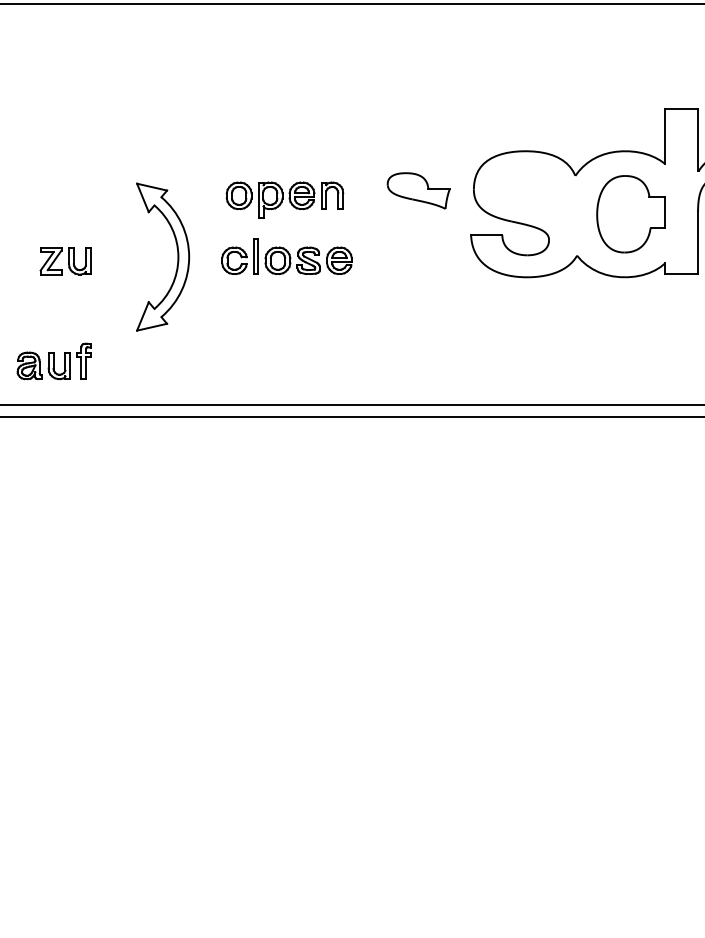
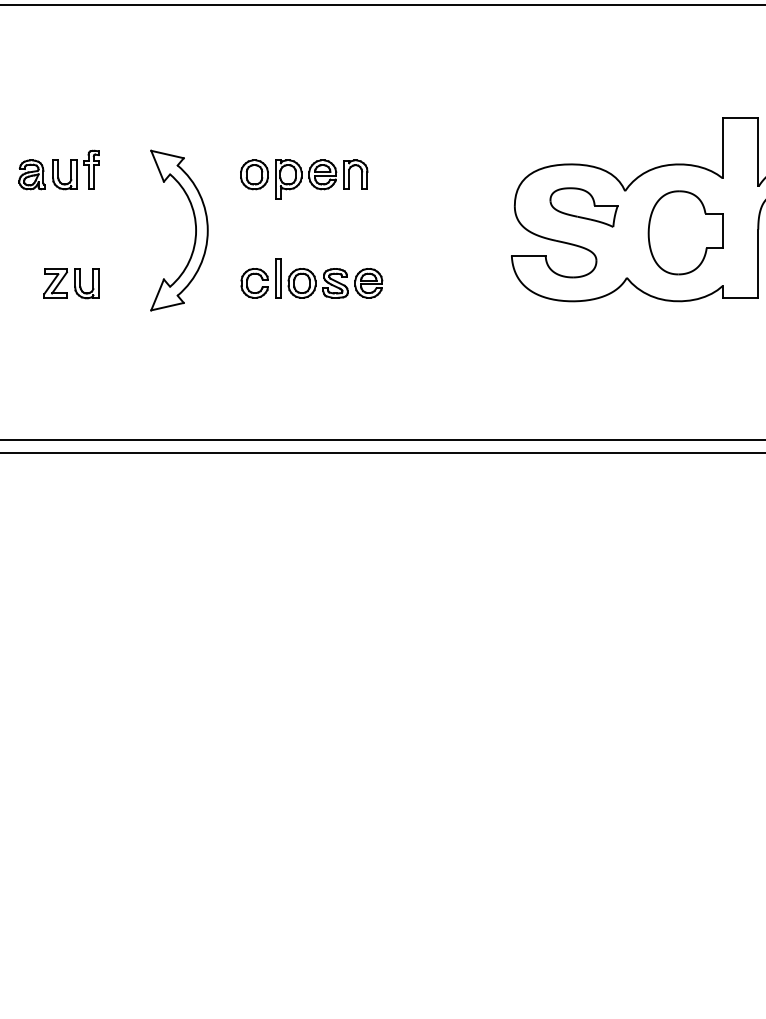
part: (418, 190) -> (583, 207), moved
part: (284, 199) -> (303, 178), moved
part: (177, 256) -> (195, 229), moved
part: (53, 361) -> (58, 170), moved

